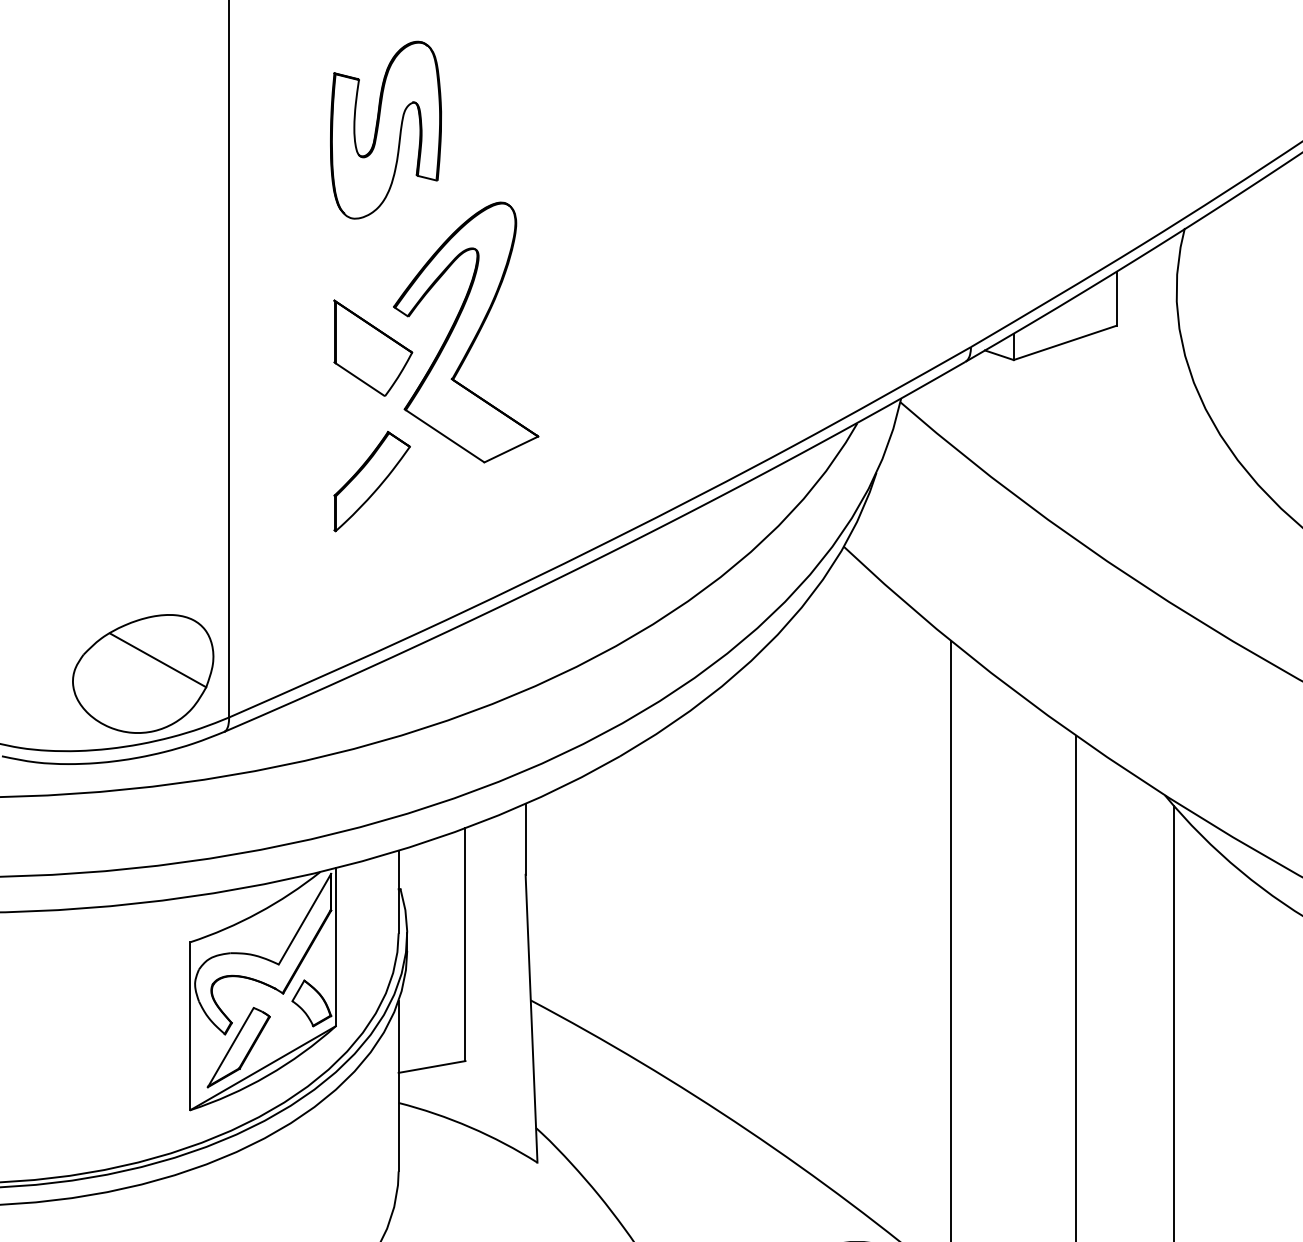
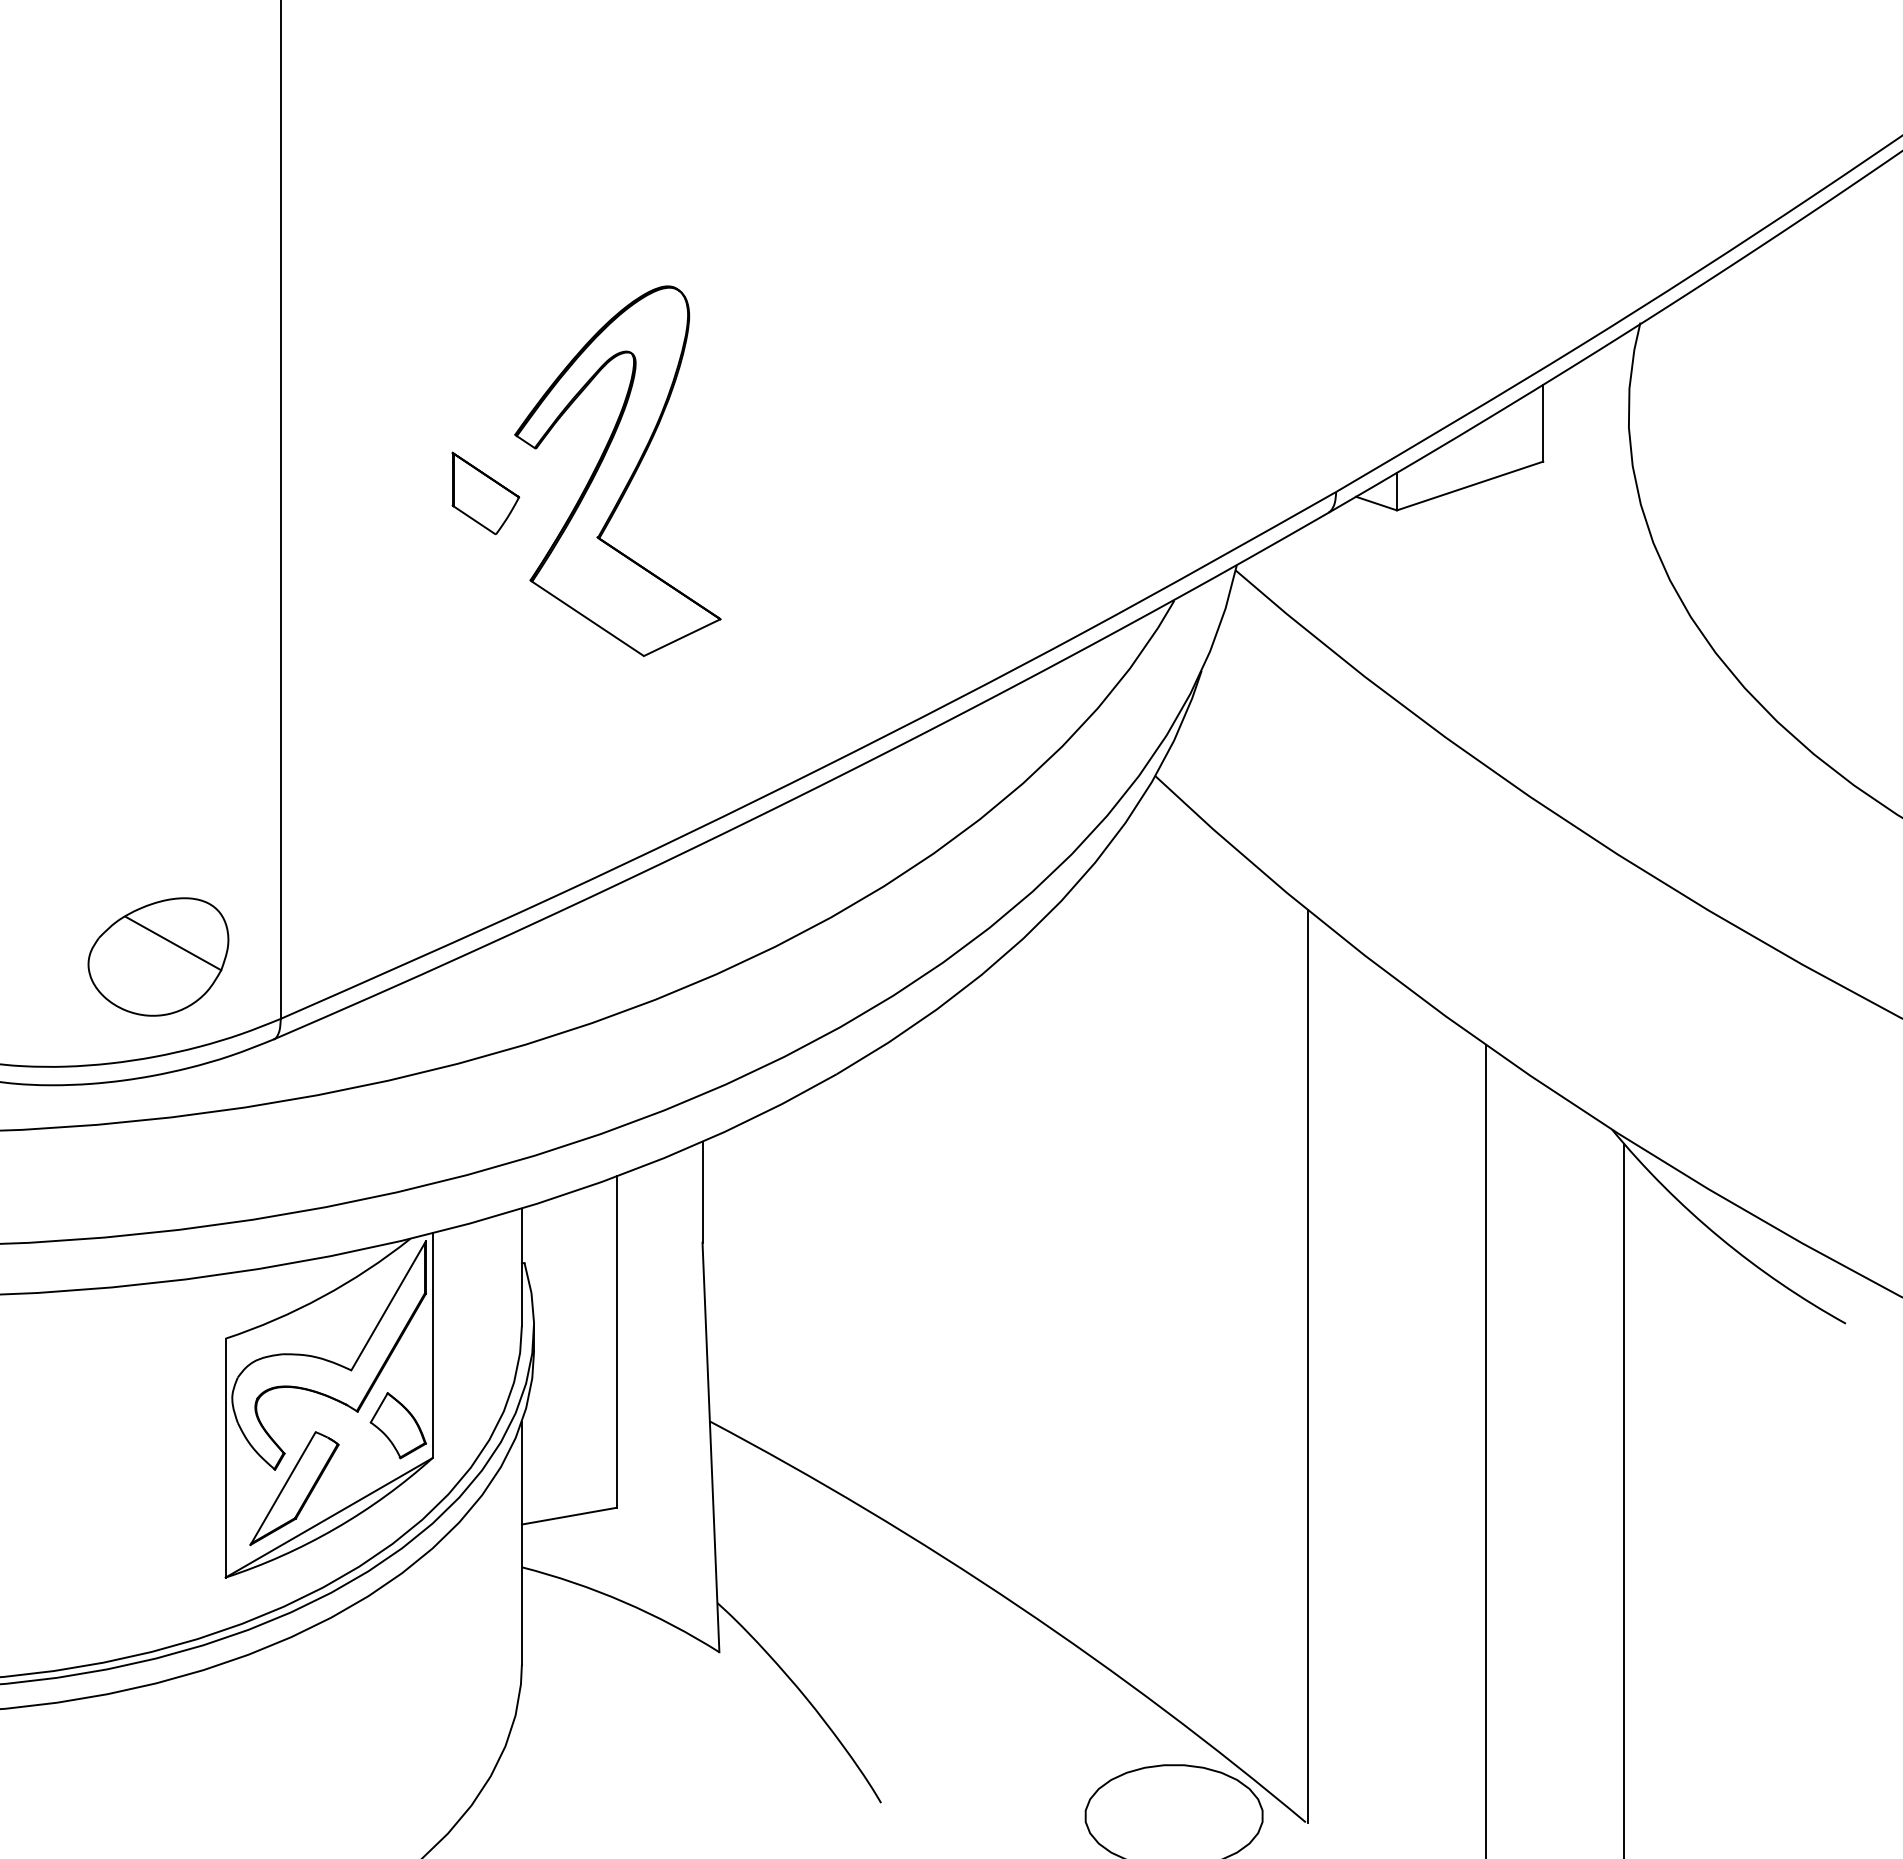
part: (385, 130) -> (503, 183), removed
part: (373, 348) -> (485, 493), size x0.6
part: (371, 481) -> (483, 682), removed
part: (143, 673) -> (158, 956), size x0.7

